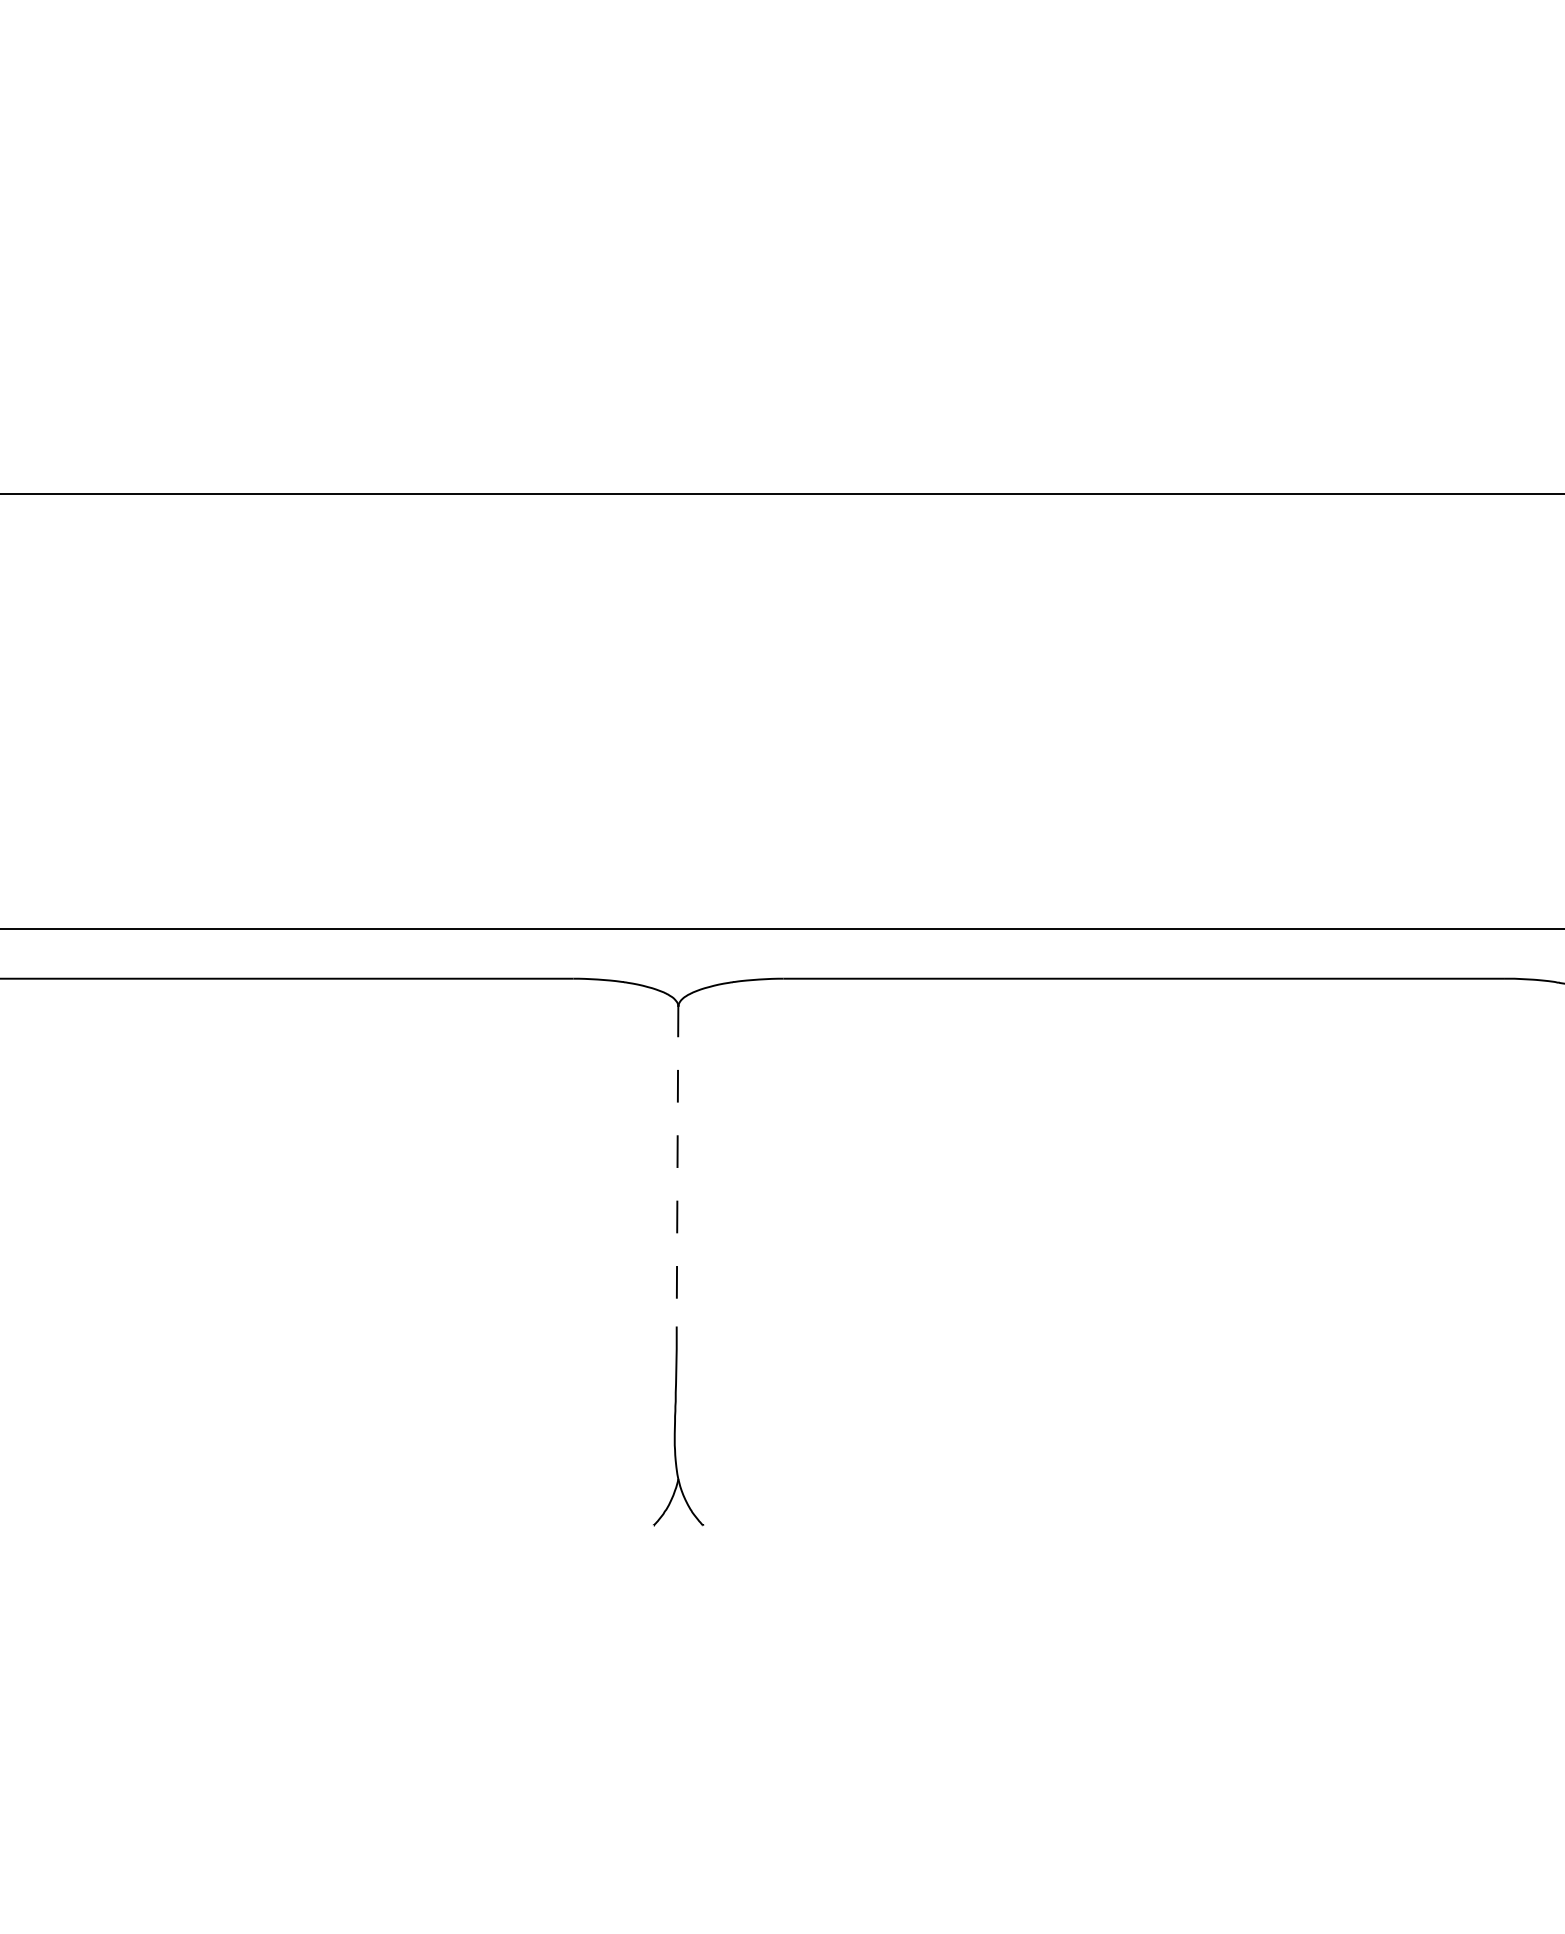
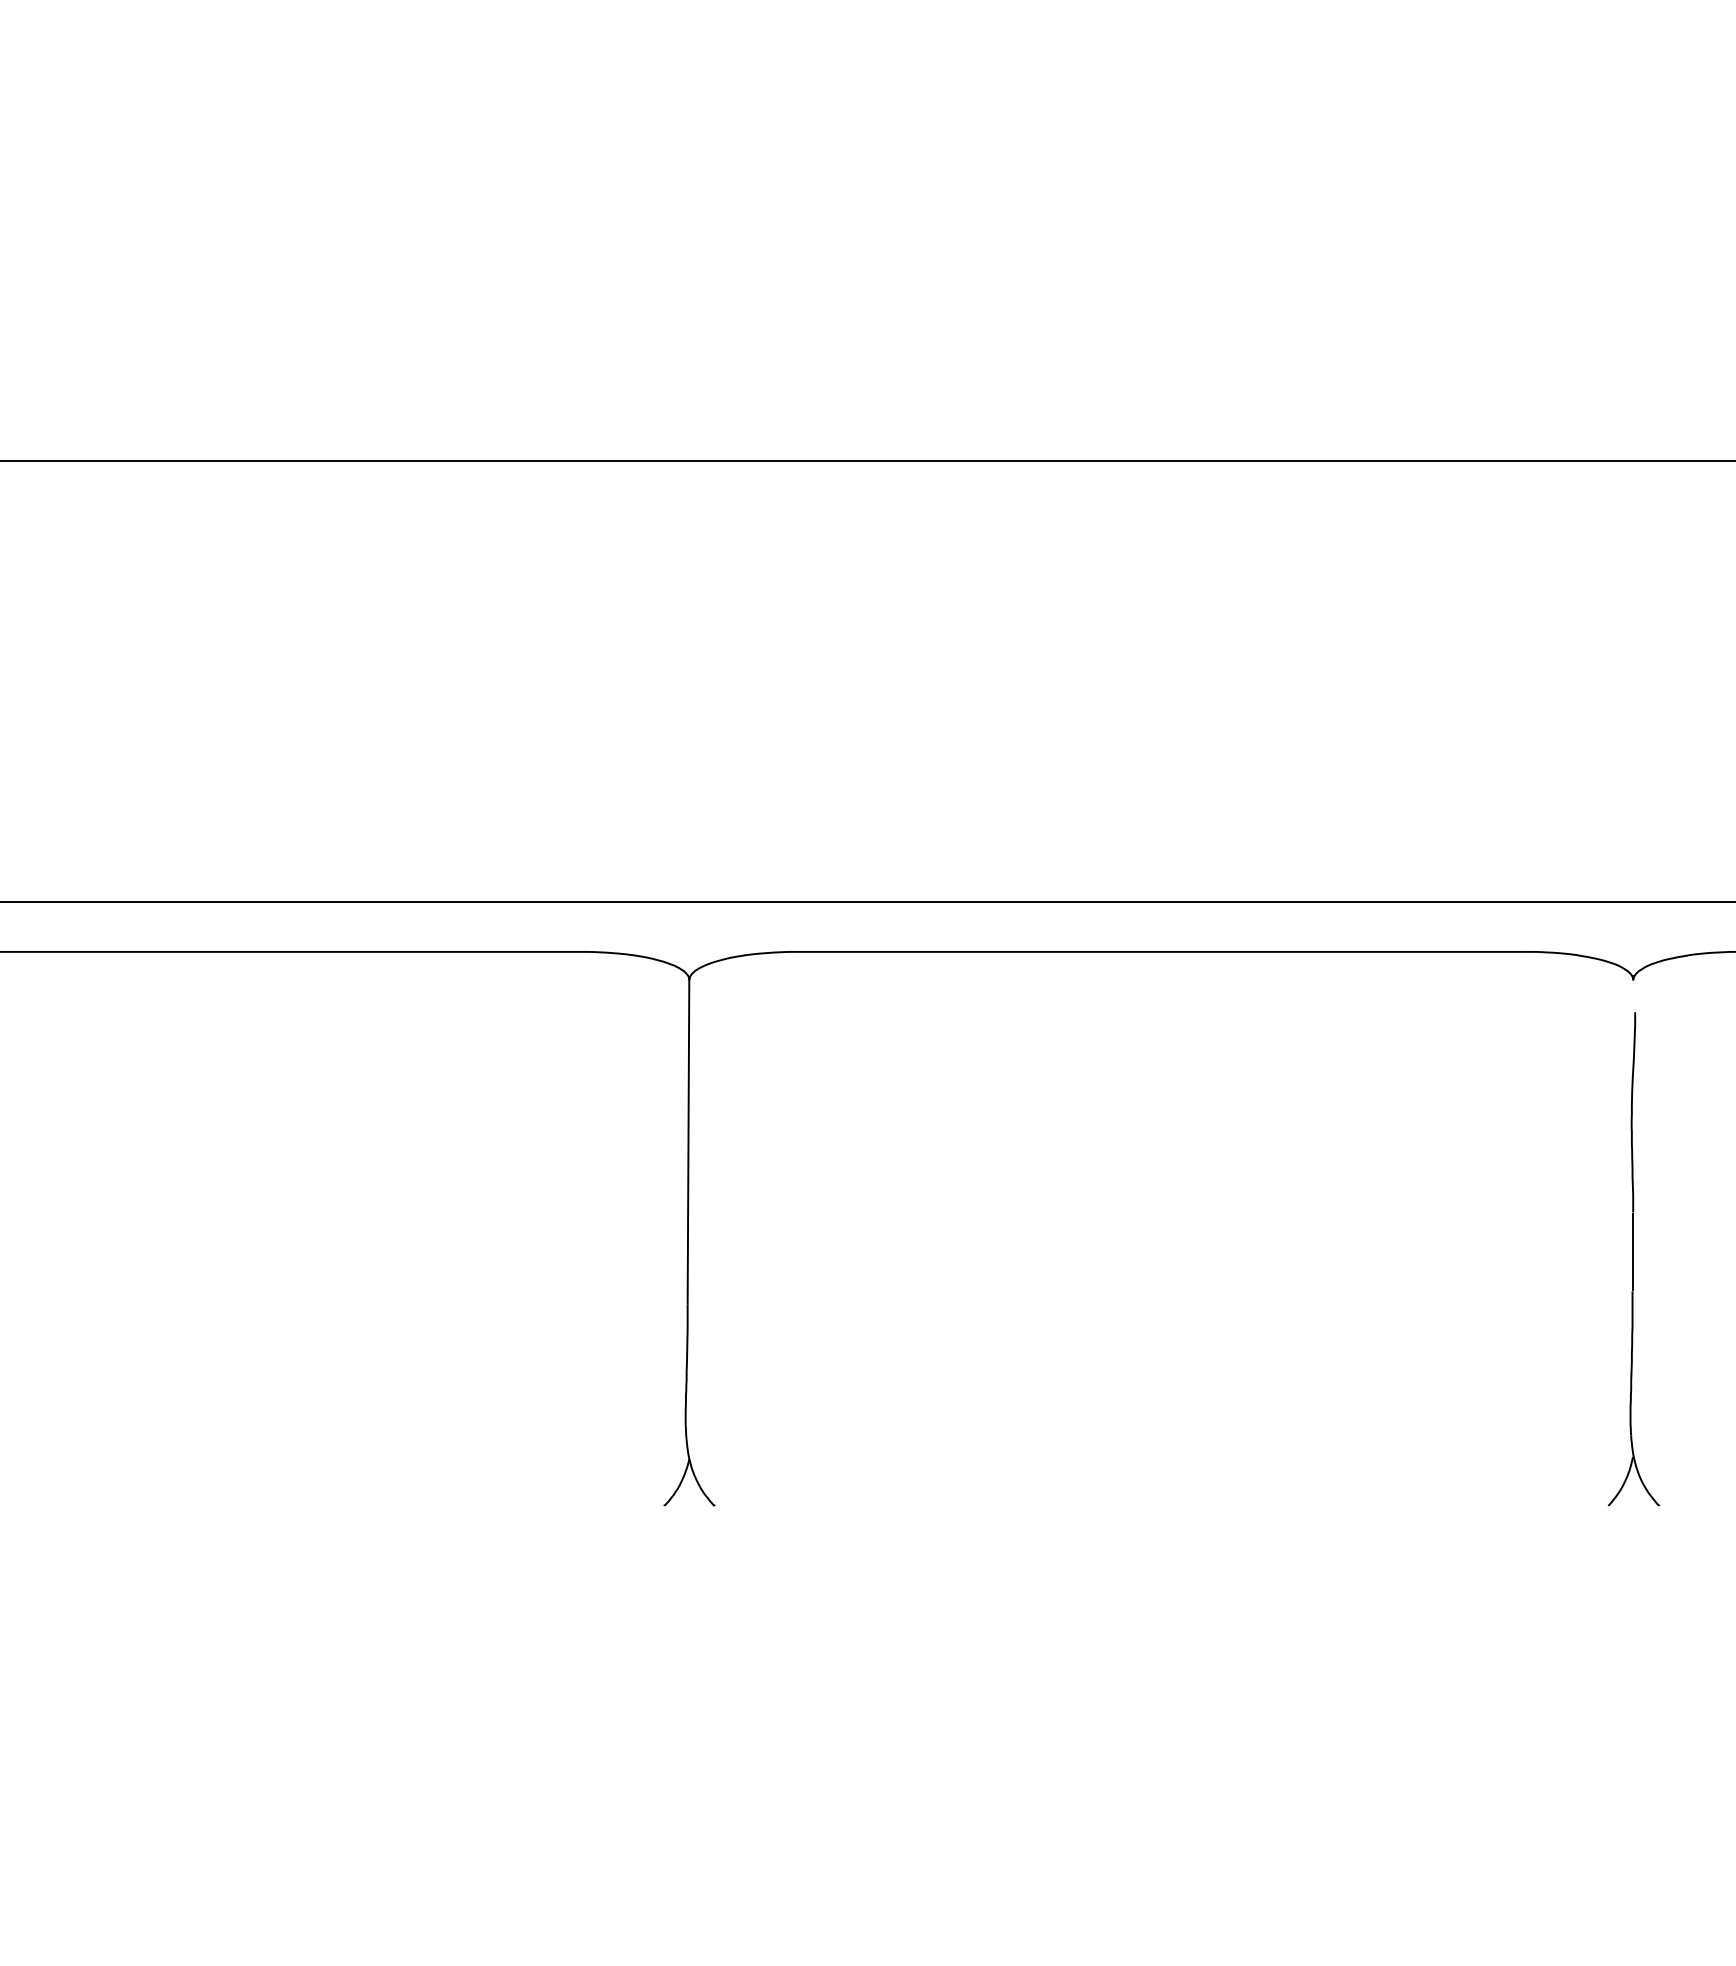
line: (677, 1165) -> (688, 1141), dashed -> solid

